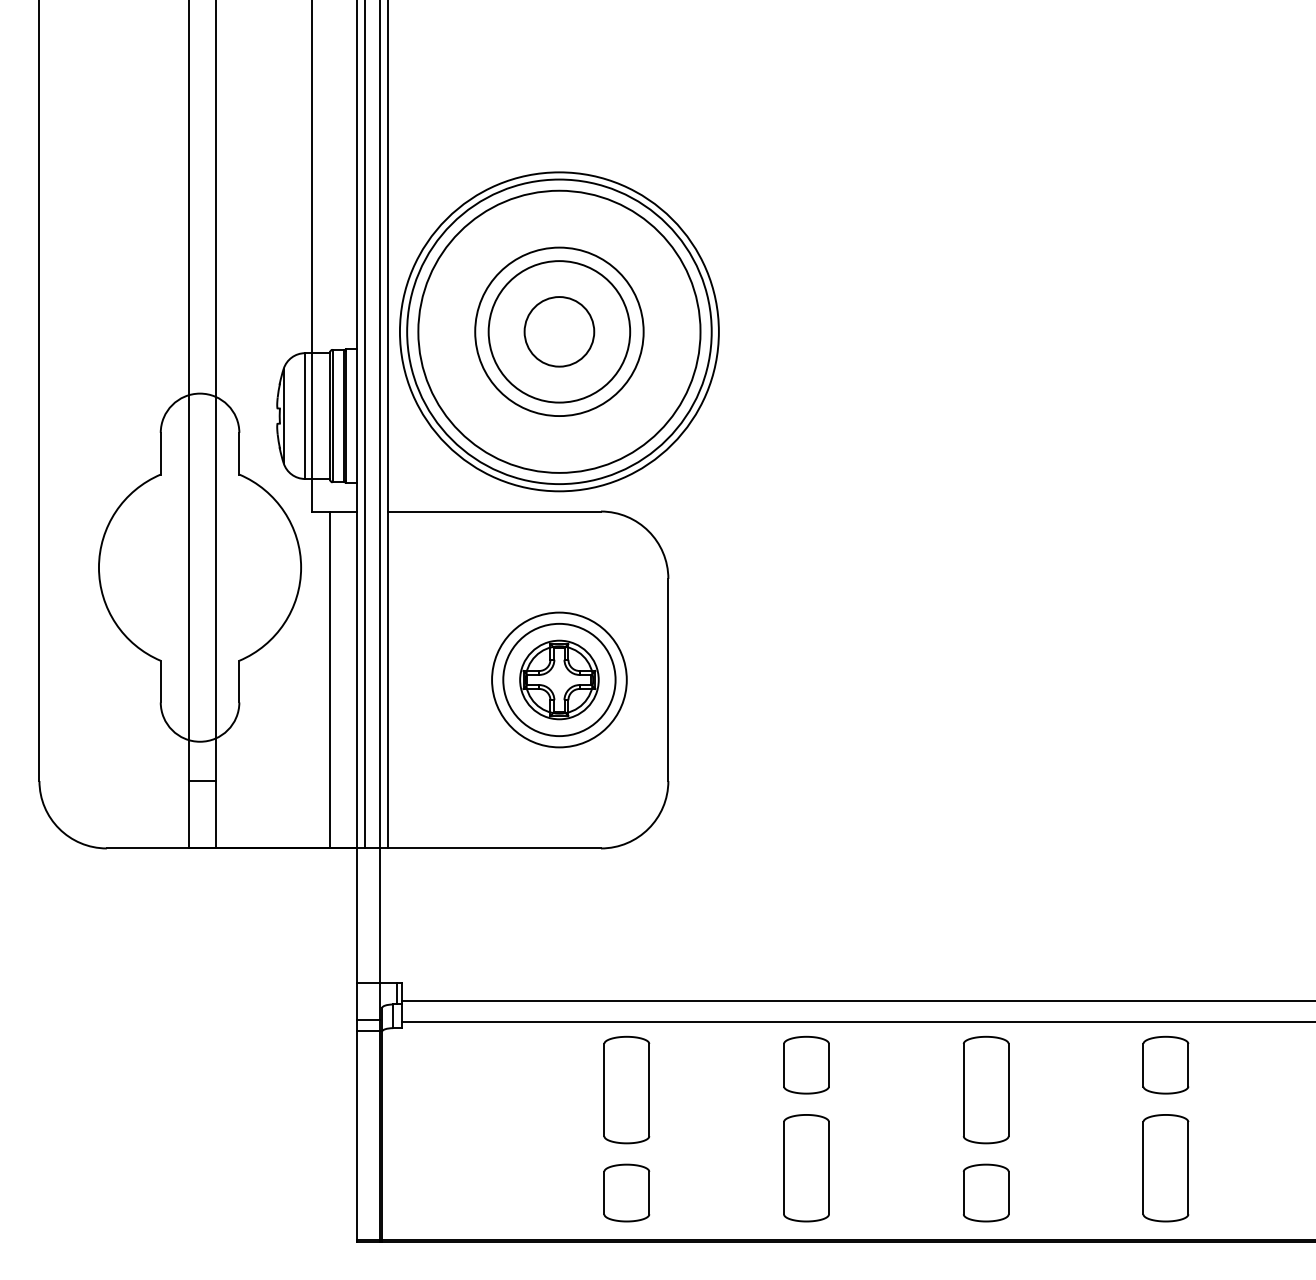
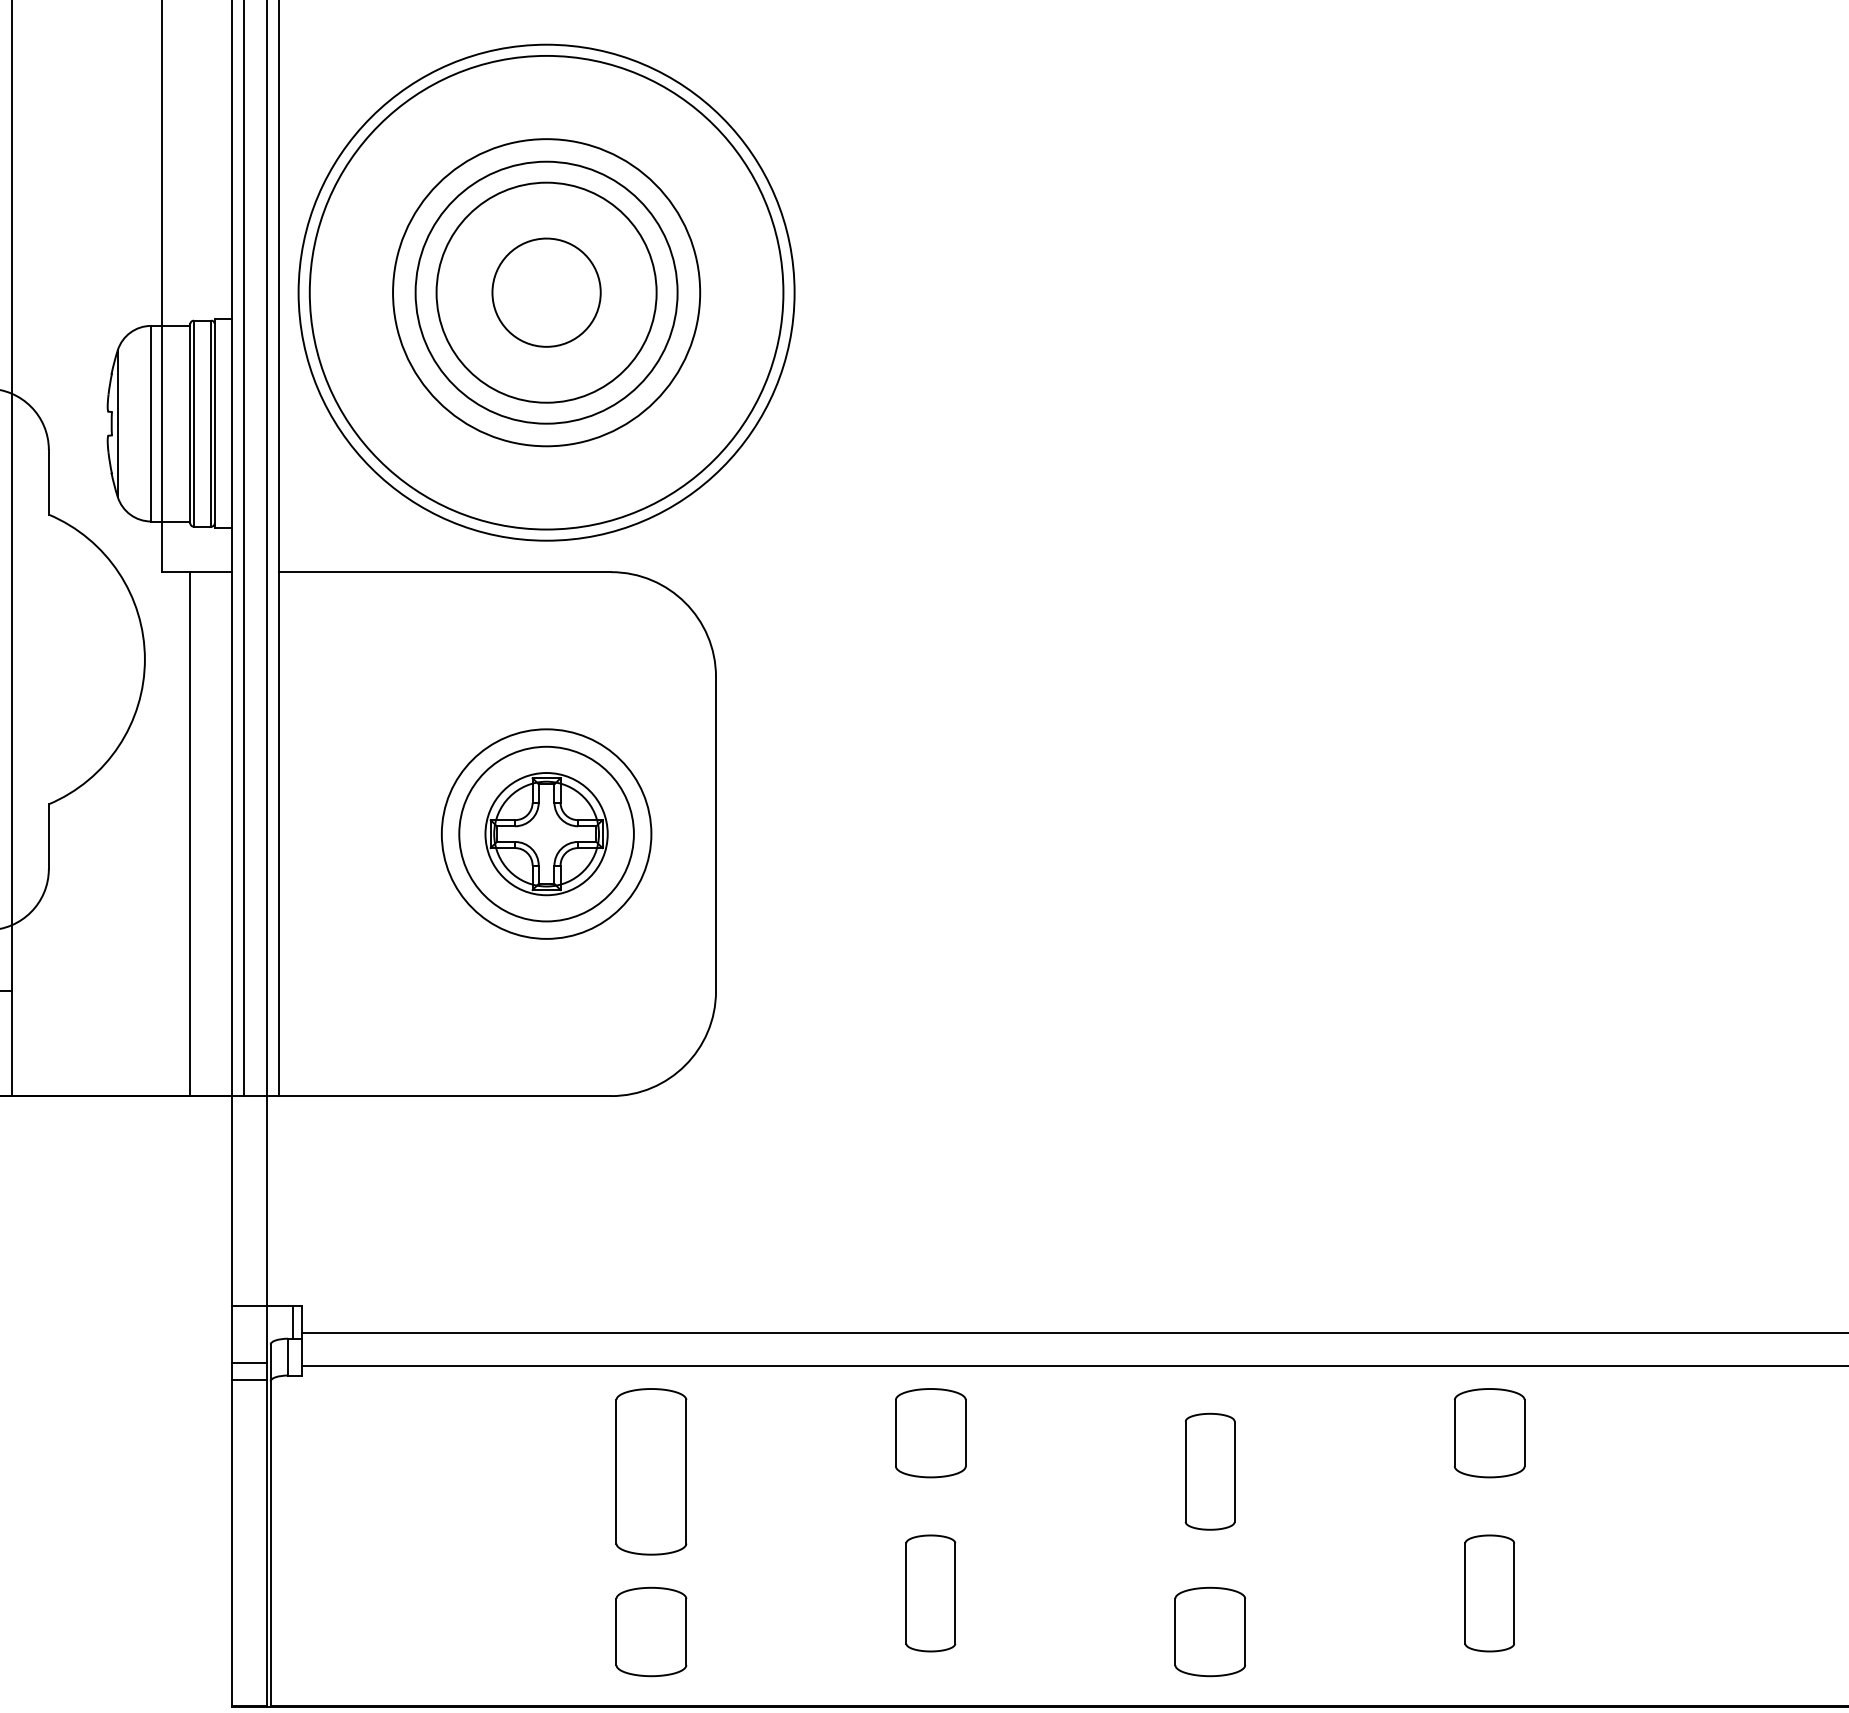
circle: (559, 331) -> (546, 292), size x0.7
part: (985, 1089) -> (1209, 1470), size x0.7
part: (806, 1168) -> (930, 1593), size x0.7
part: (1165, 1168) -> (1489, 1593), size x0.7

